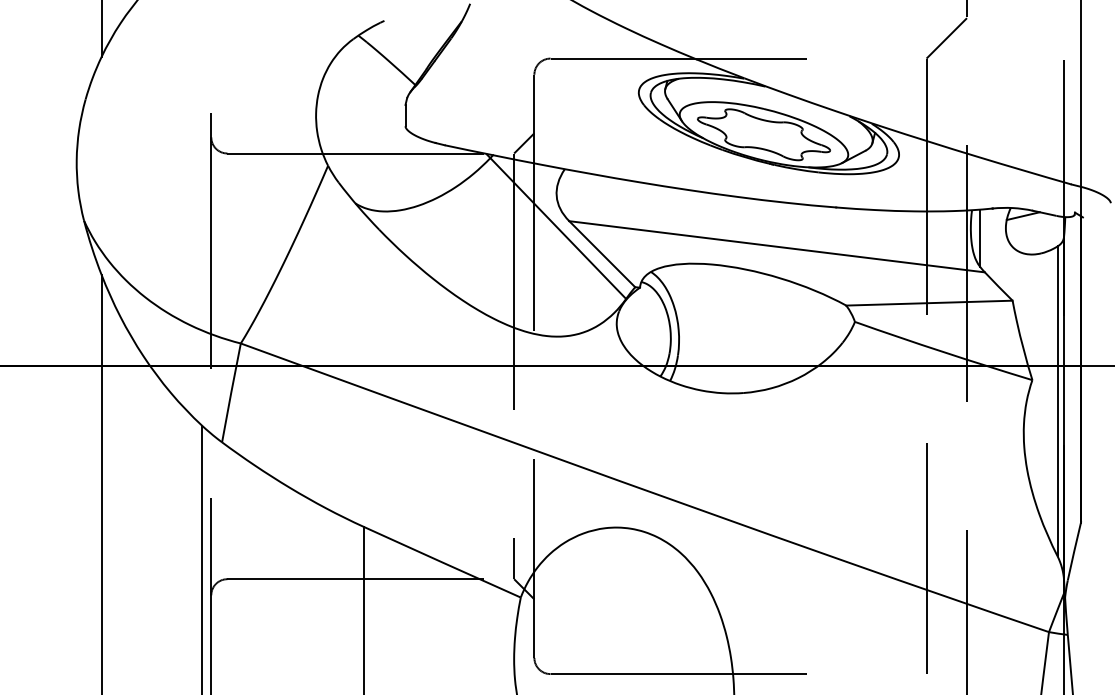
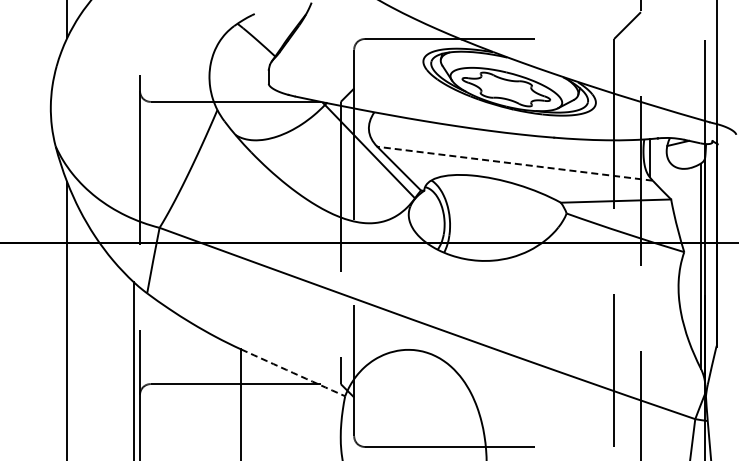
line: (777, 246) -> (515, 163), solid -> dashed
arc: (442, 561) -> (293, 372), solid -> dashed

